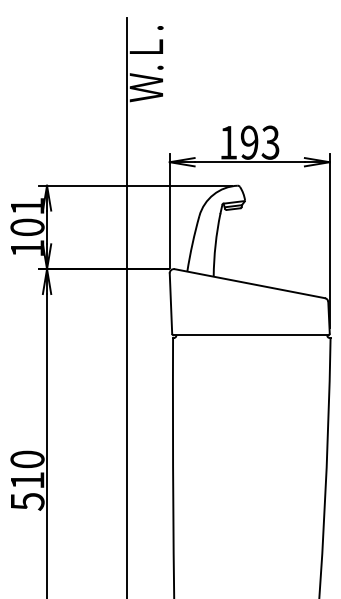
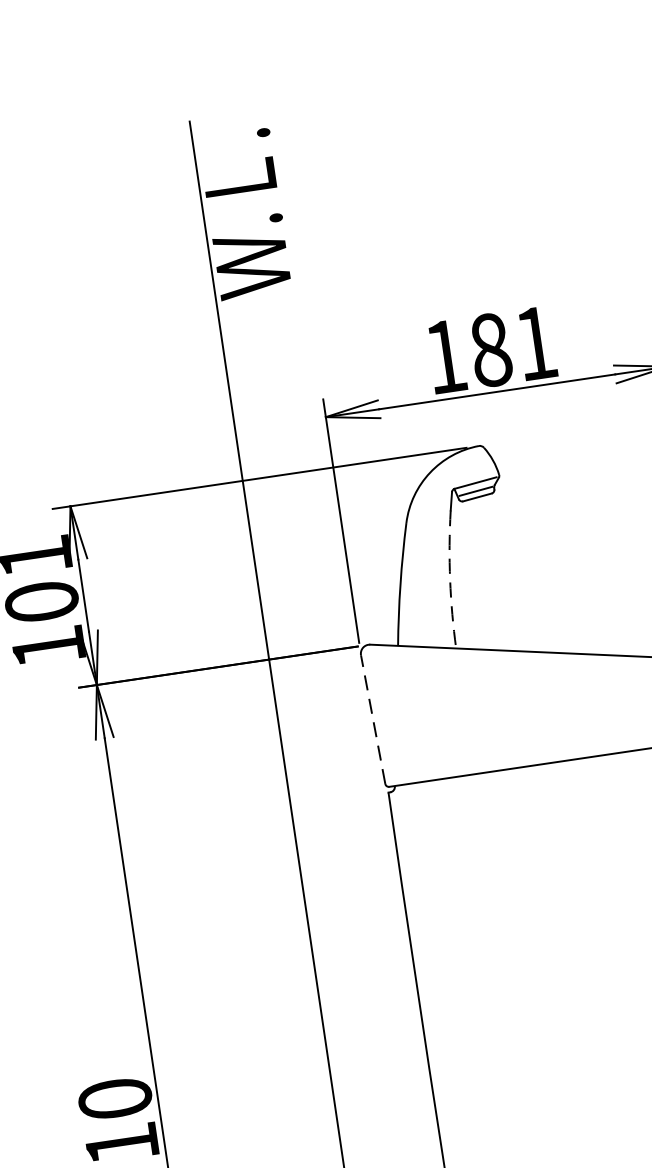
text: (260, 142) -> (513, 346), 193 -> 181
arc: (215, 244) -> (449, 578), solid -> dashed
line: (170, 303) -> (372, 719), solid -> dashed

